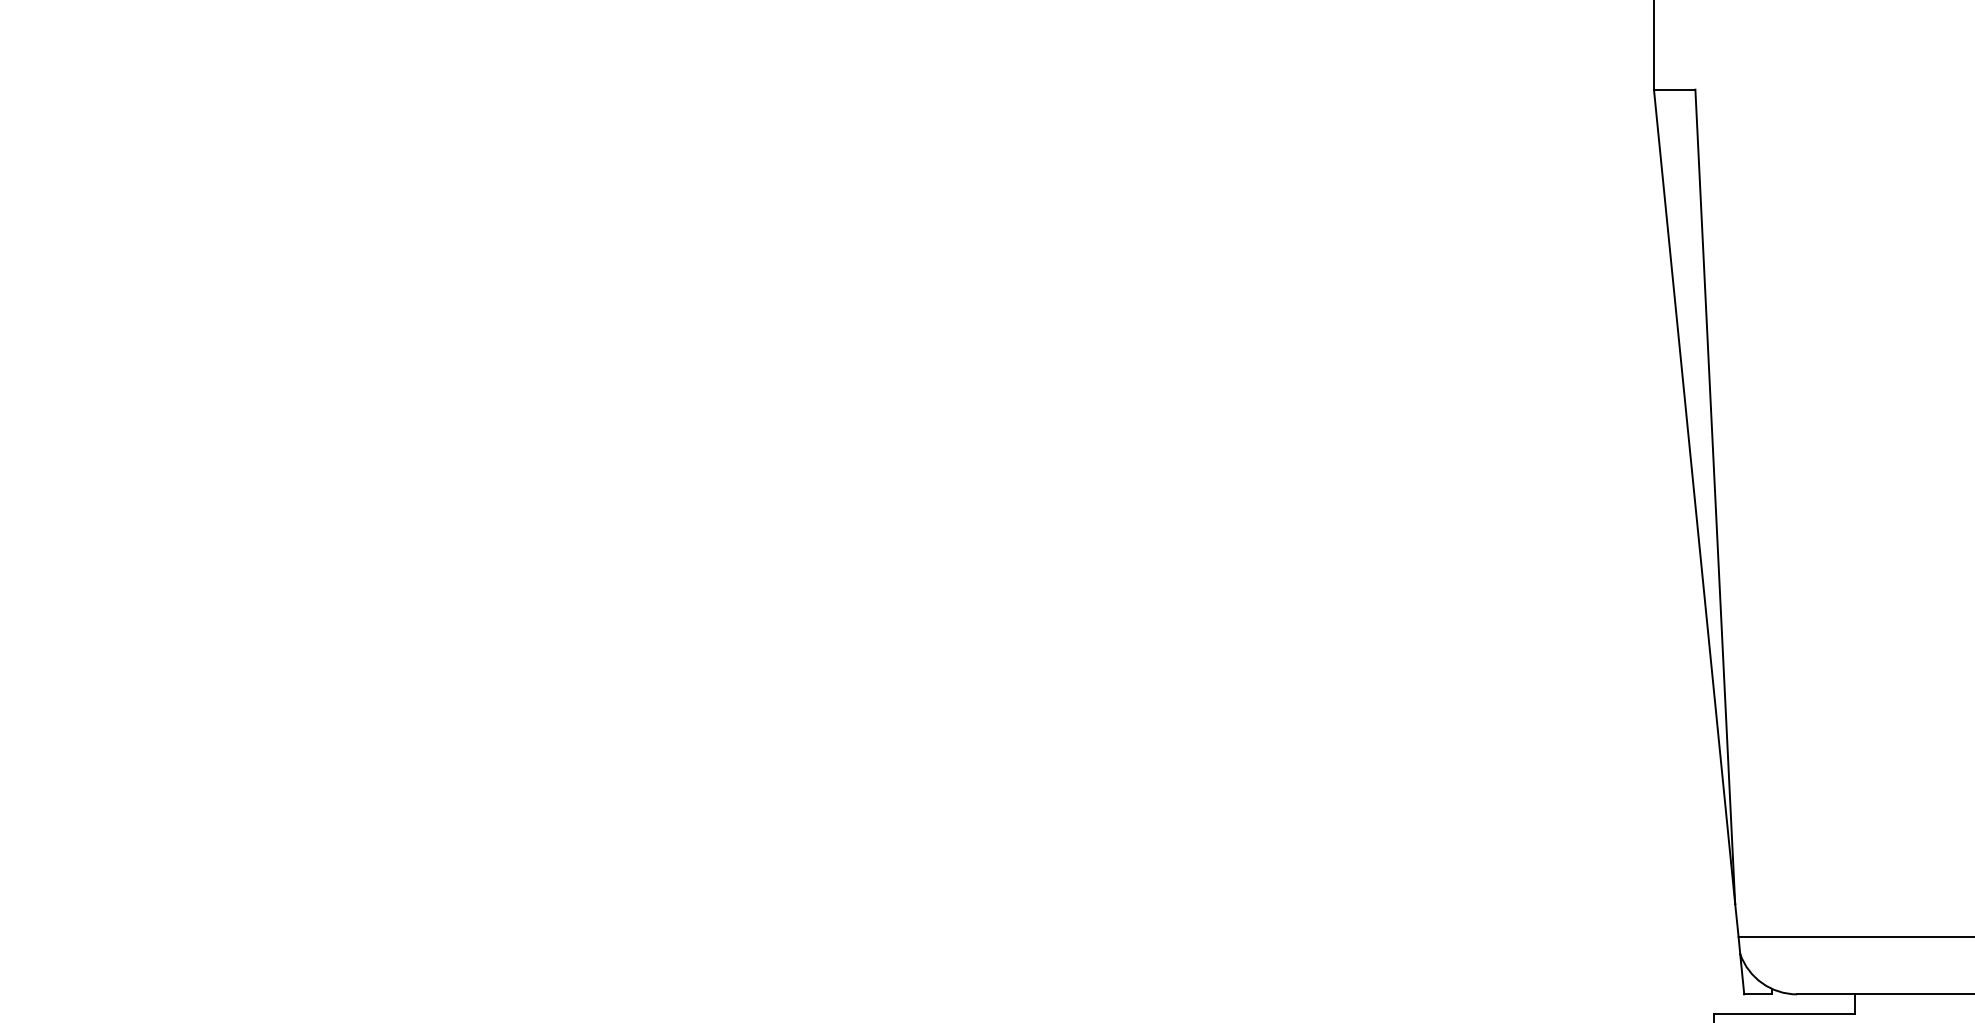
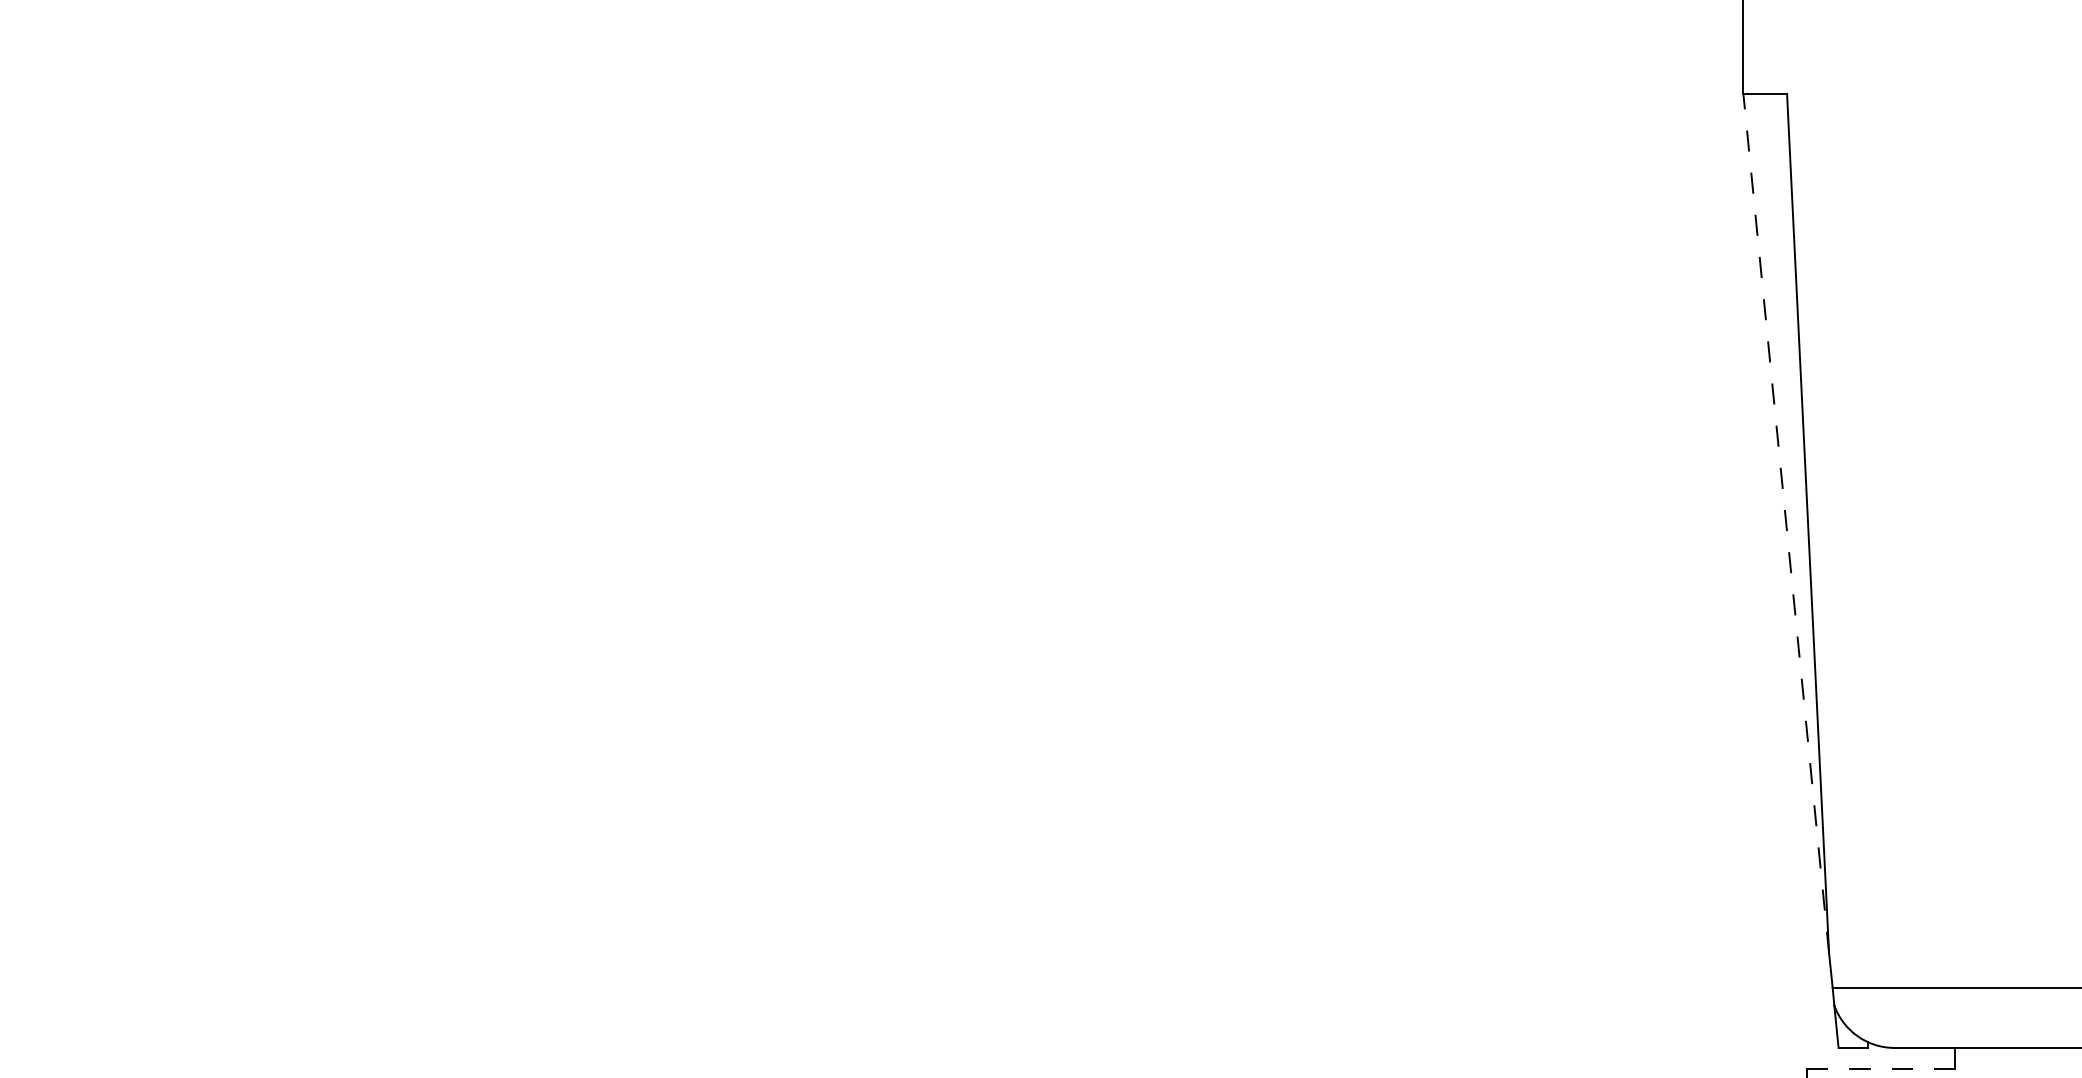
line: (1694, 496) -> (1786, 523), solid -> dashed
line: (1784, 1014) -> (1880, 1069), solid -> dashed

